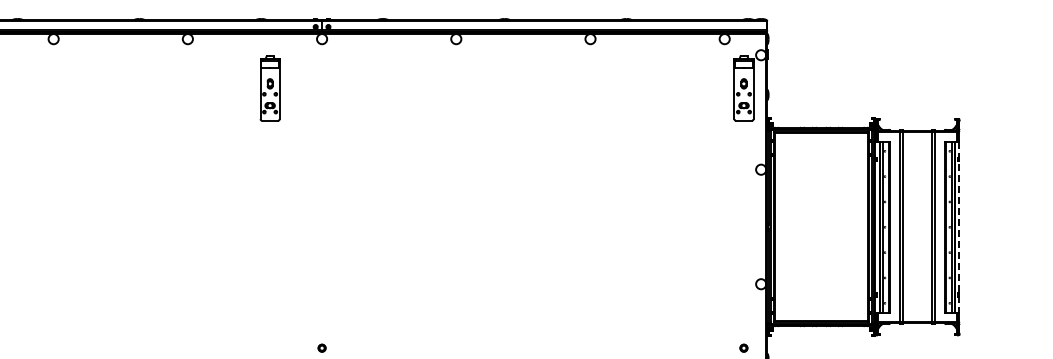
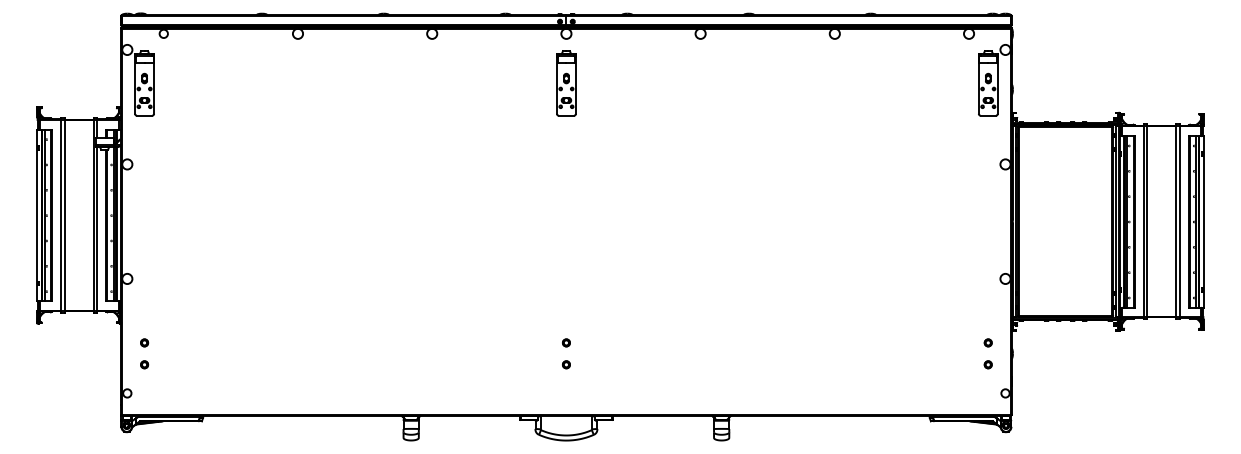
part: (270, 88) -> (566, 83), moved
line: (959, 227) -> (1203, 222), dashed -> solid

